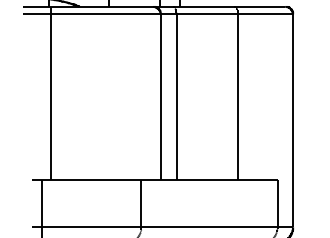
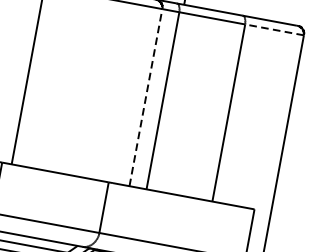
line: (265, 14) -> (274, 29), solid -> dashed
line: (160, 97) -> (145, 97), solid -> dashed

